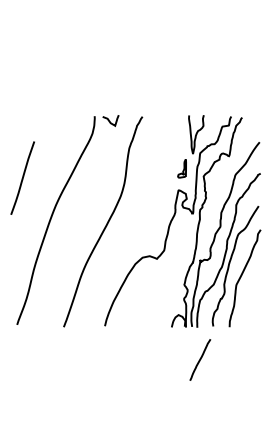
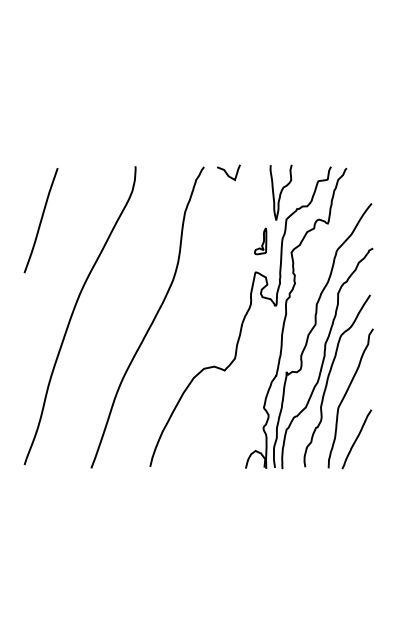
curve: (109, 120) -> (226, 172), moved
line: (22, 177) -> (40, 219), moved
line: (200, 359) -> (357, 438), moved

